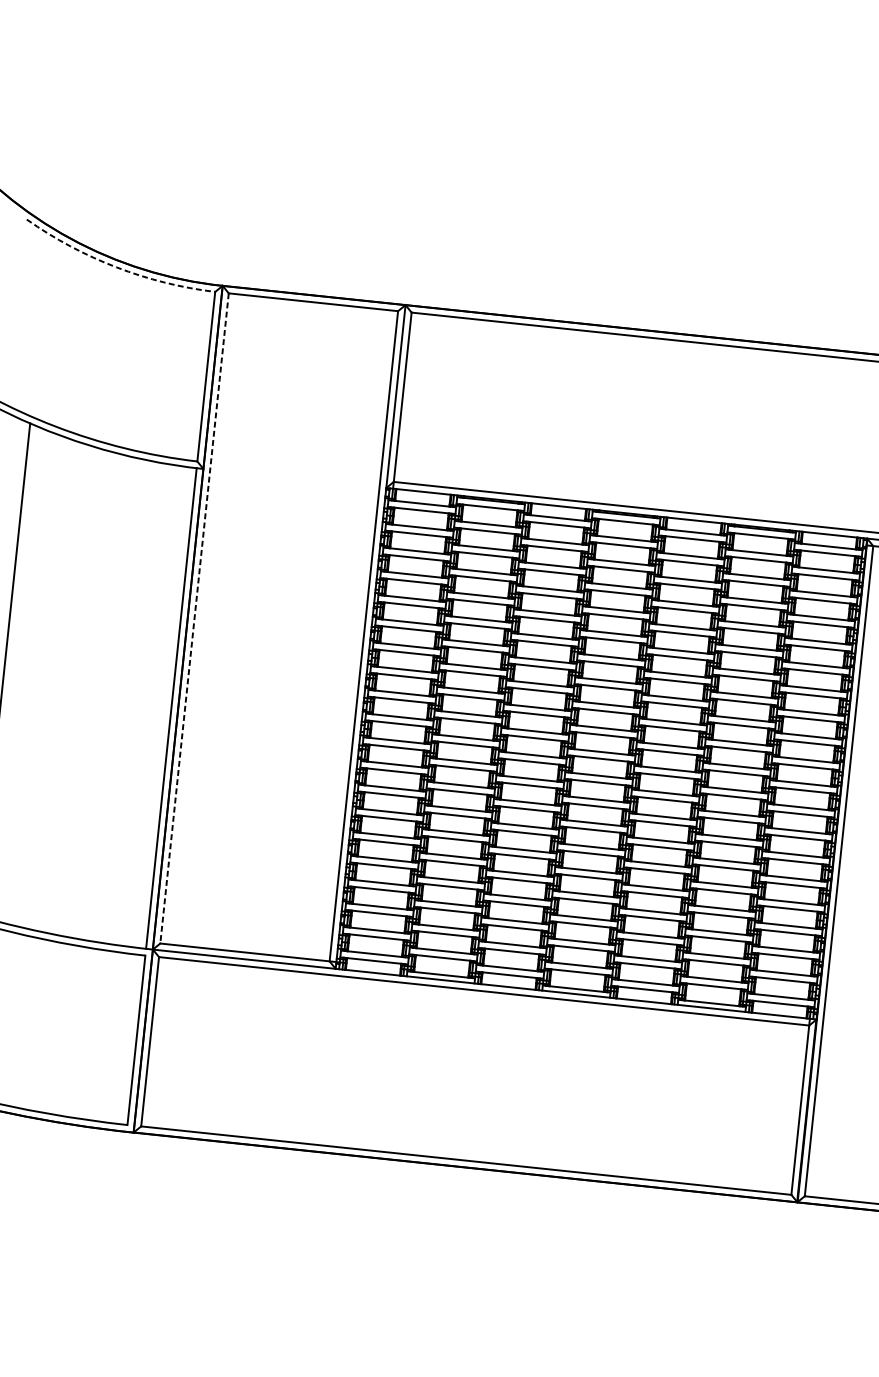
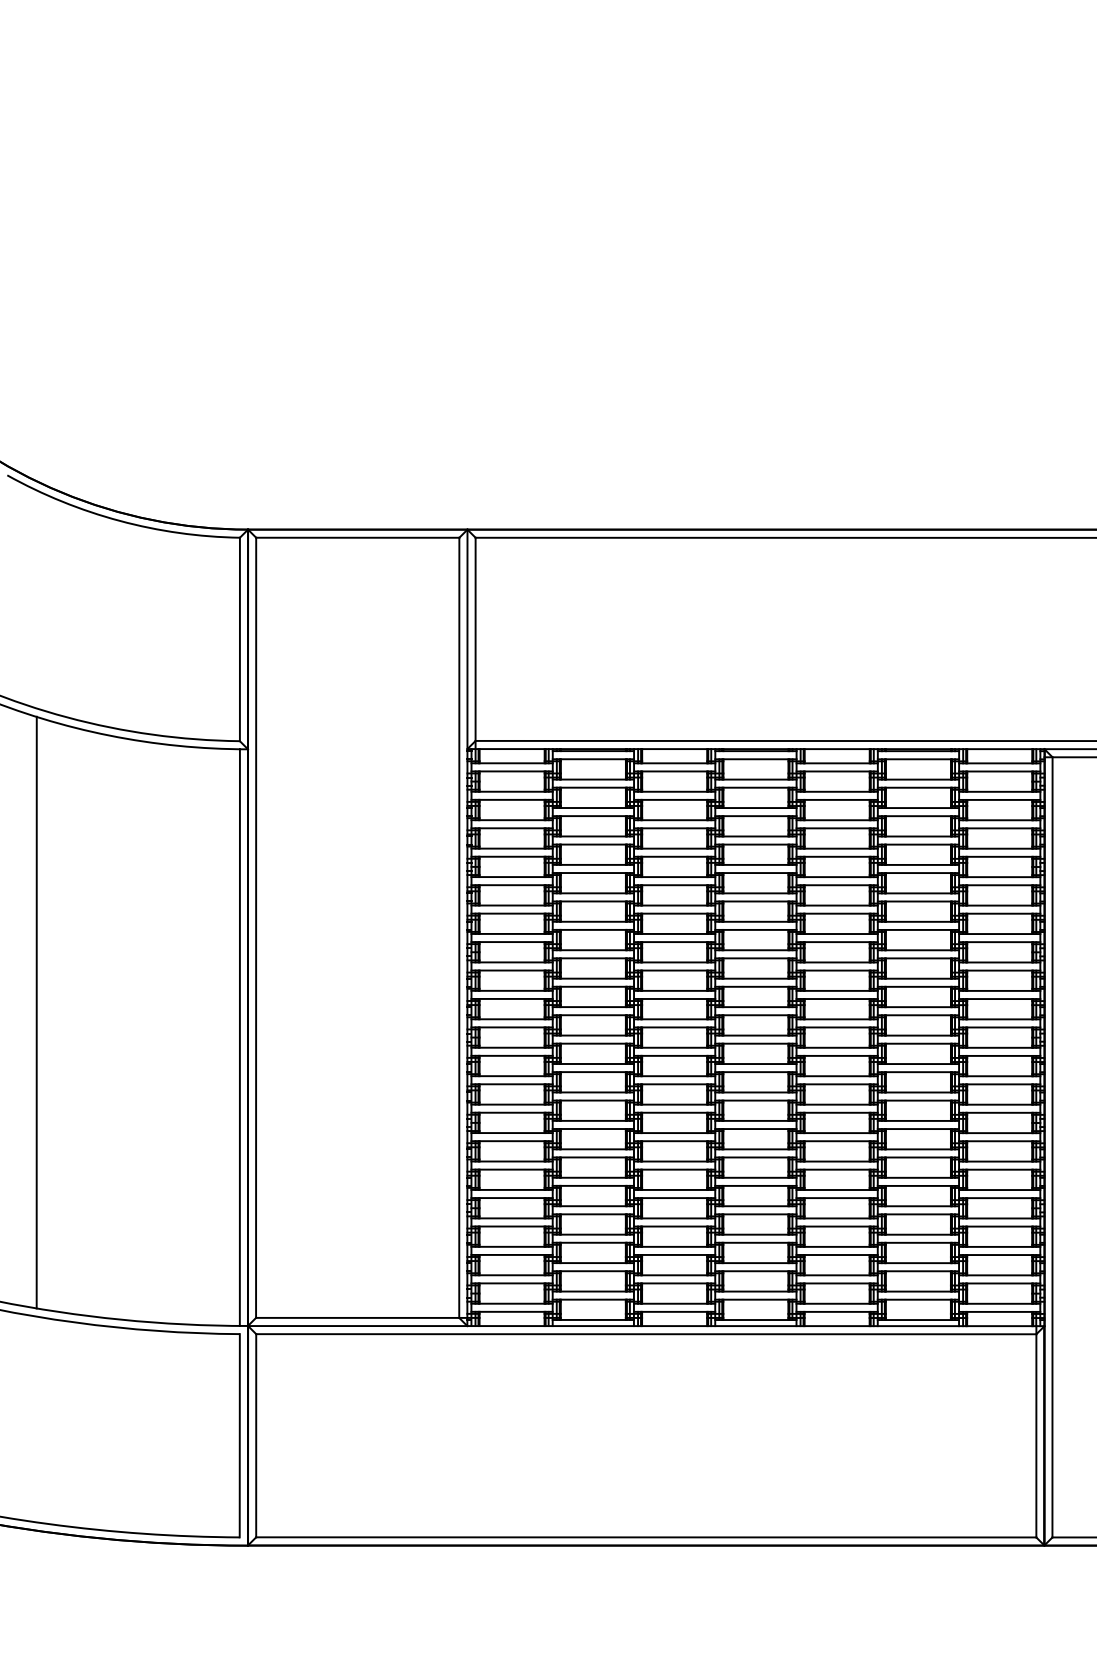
arc: (116, 267) -> (119, 520), dashed -> solid
line: (194, 619) -> (256, 928), dashed -> solid

